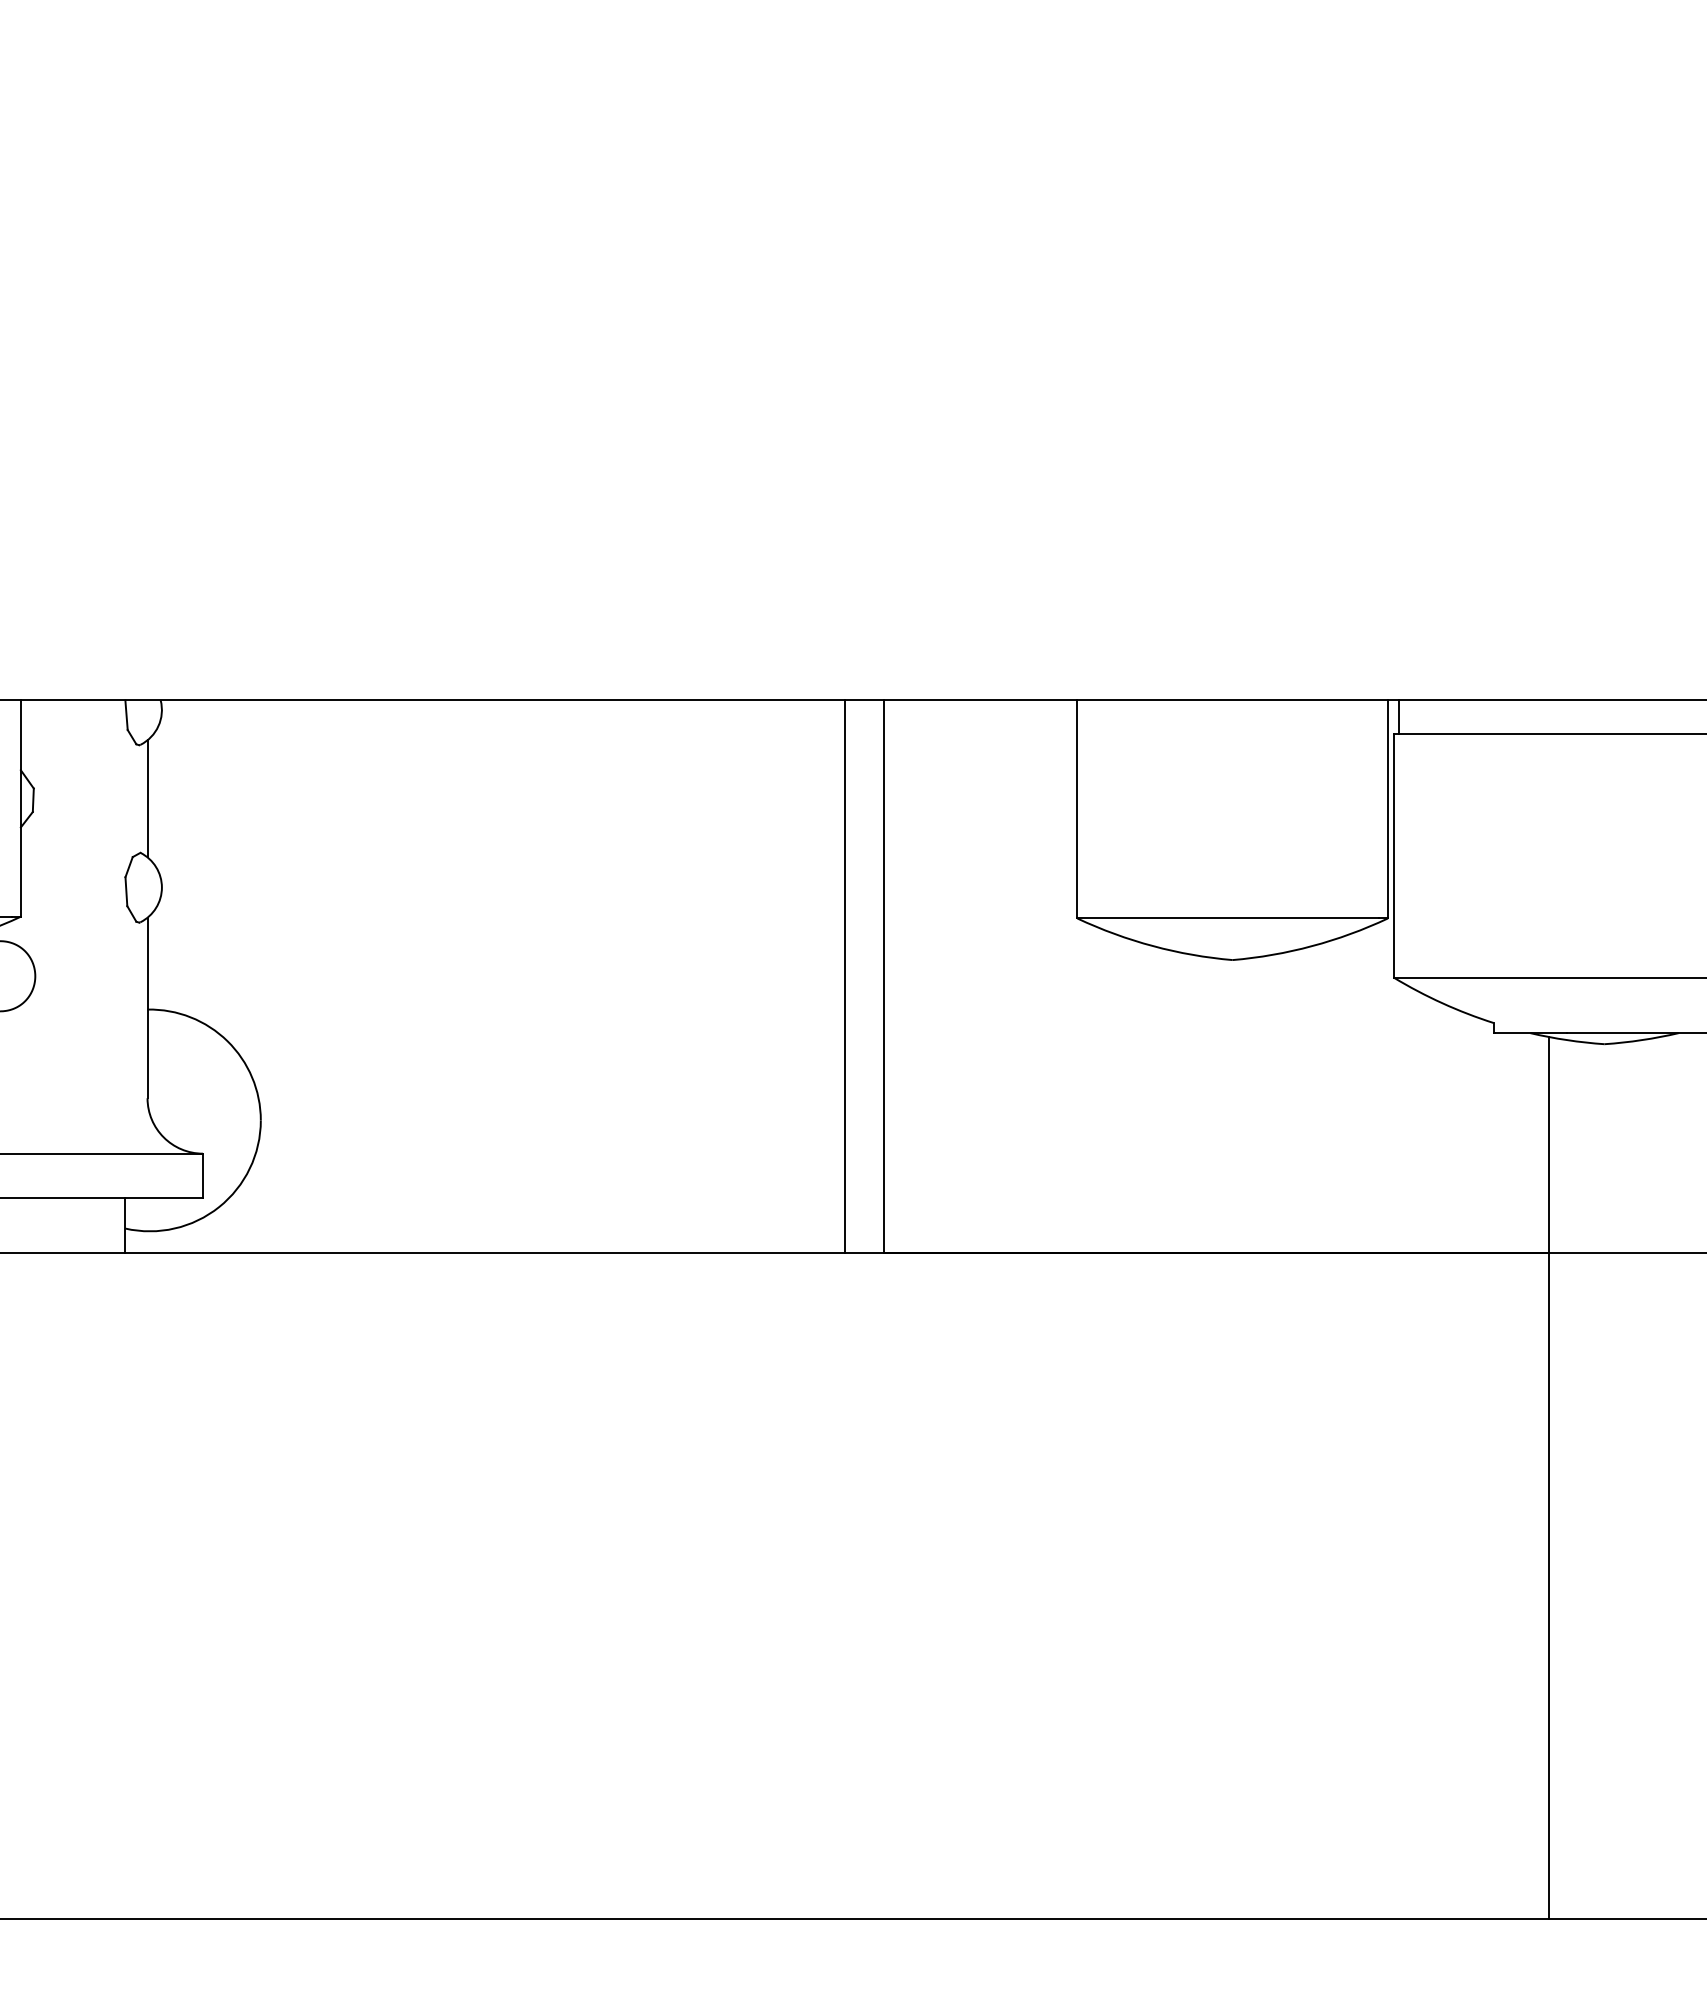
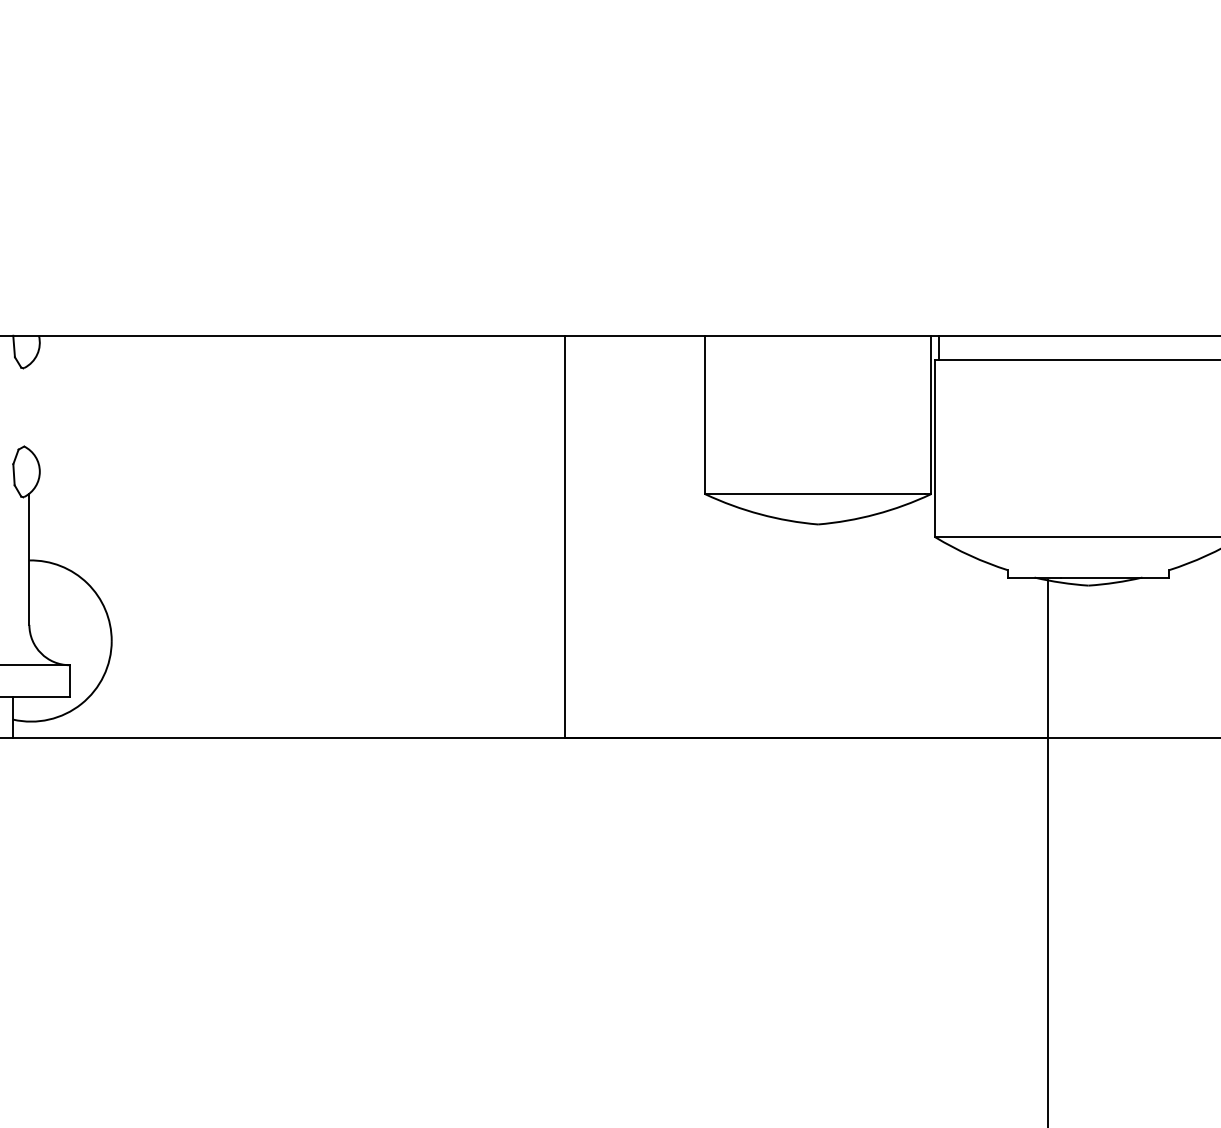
line: (147, 798) -> (29, 407), removed
line: (844, 976) -> (536, 536), removed

